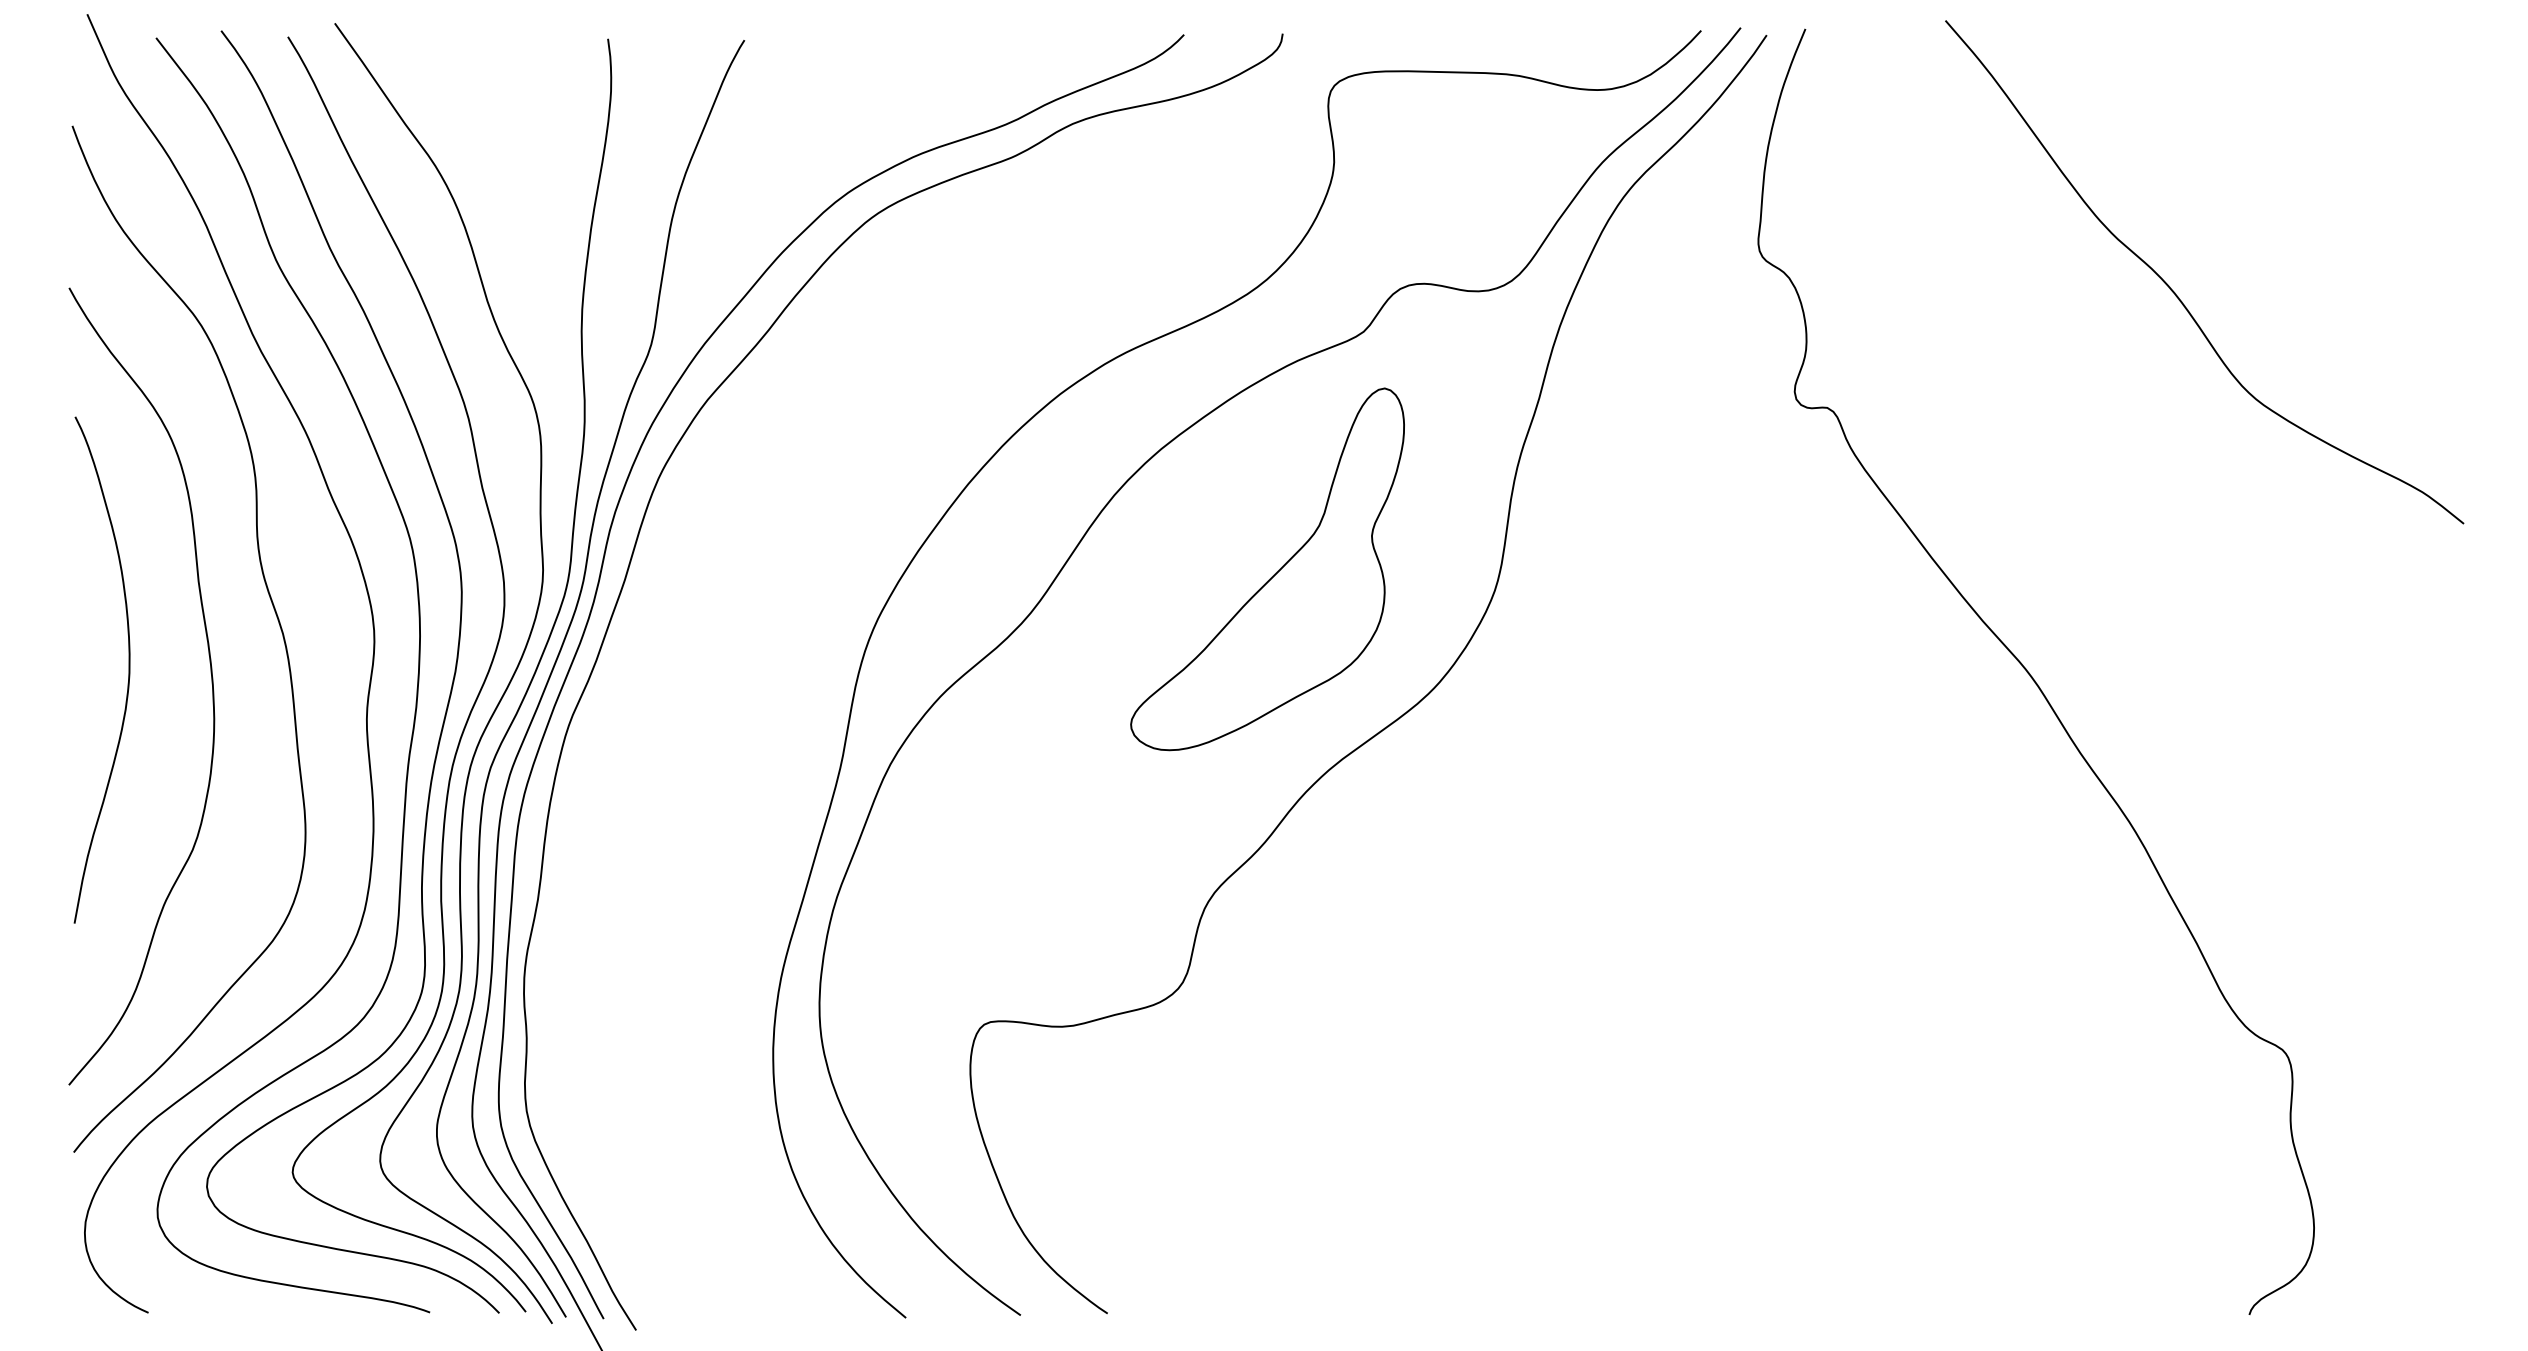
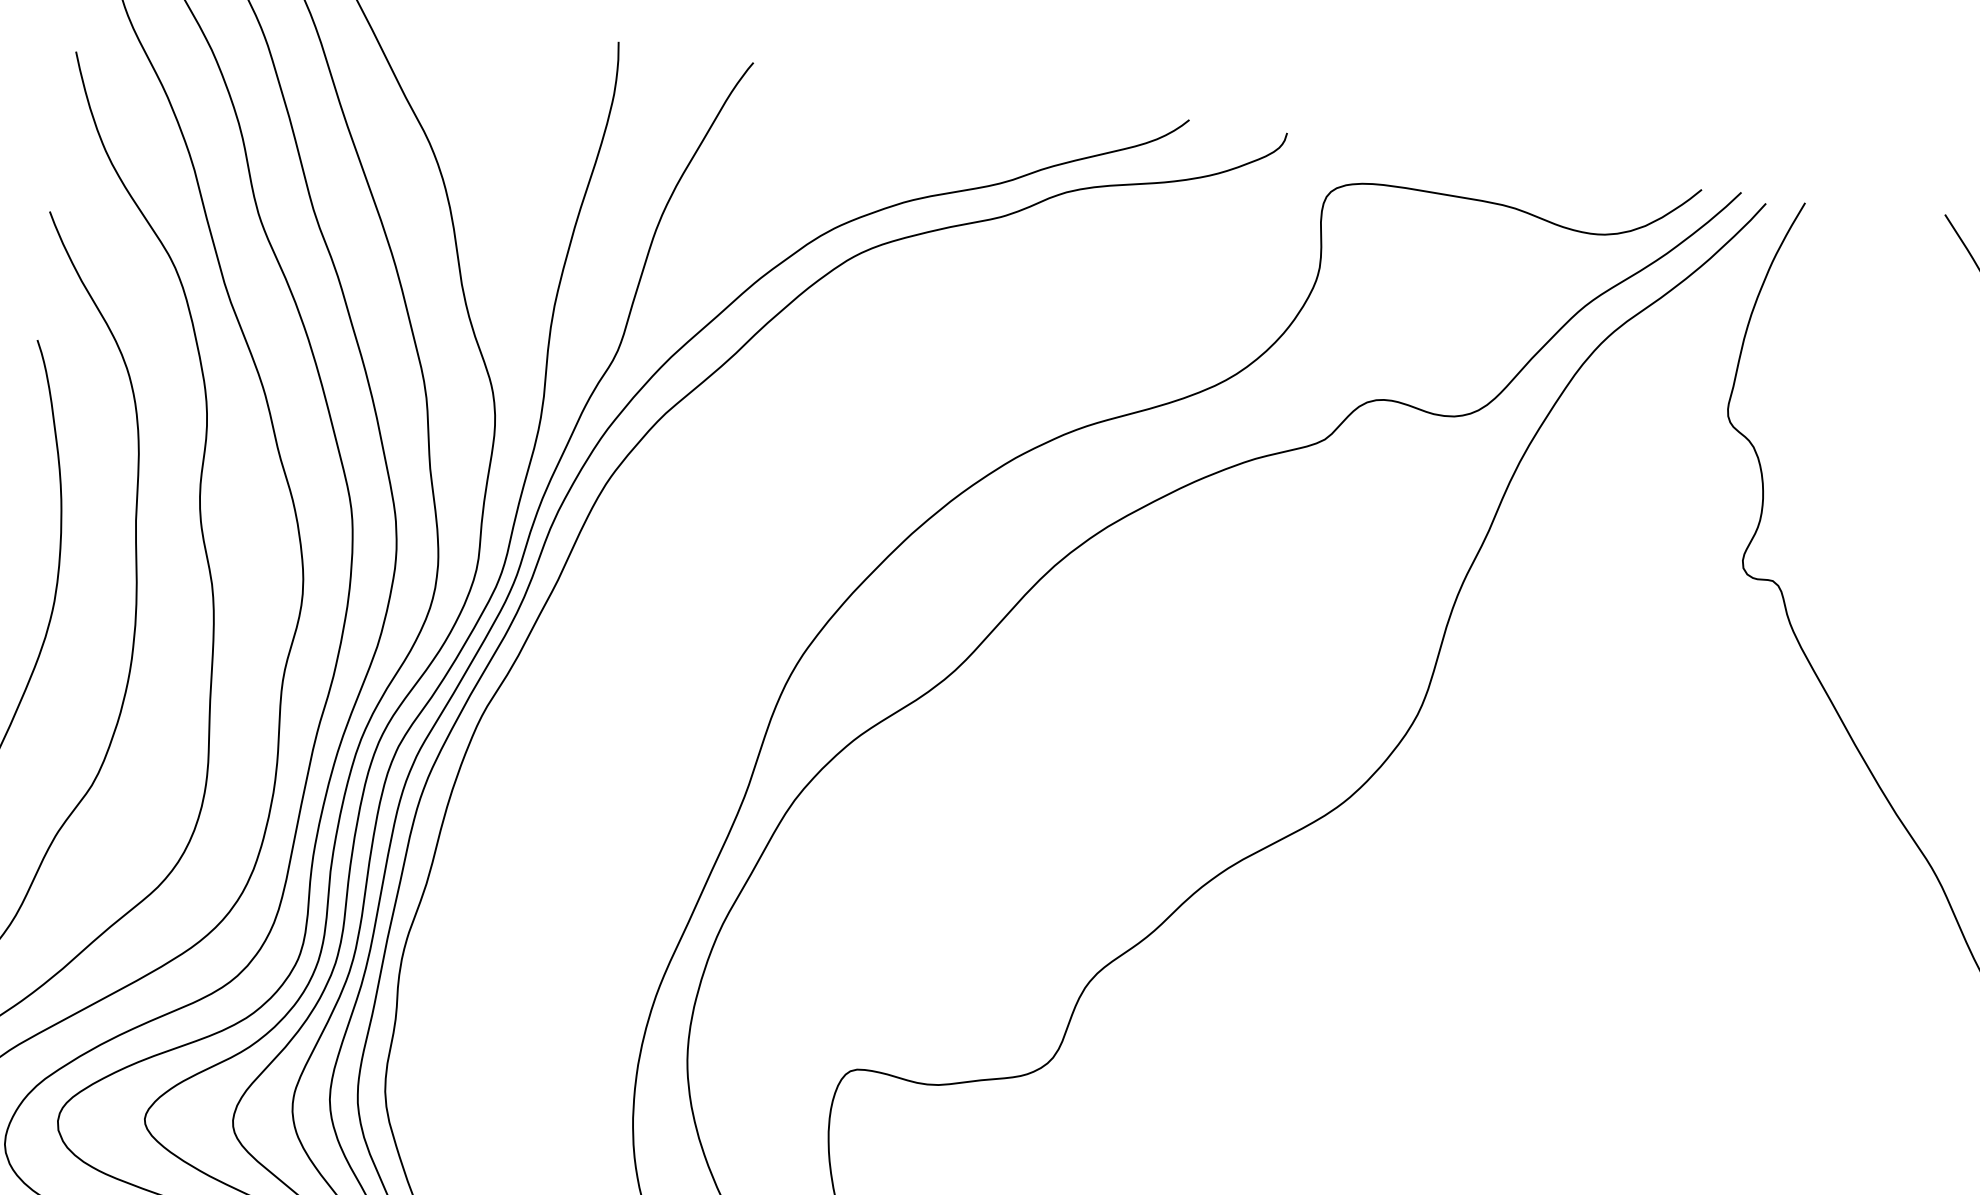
part: (1272, 575) -> (1199, 667), removed

